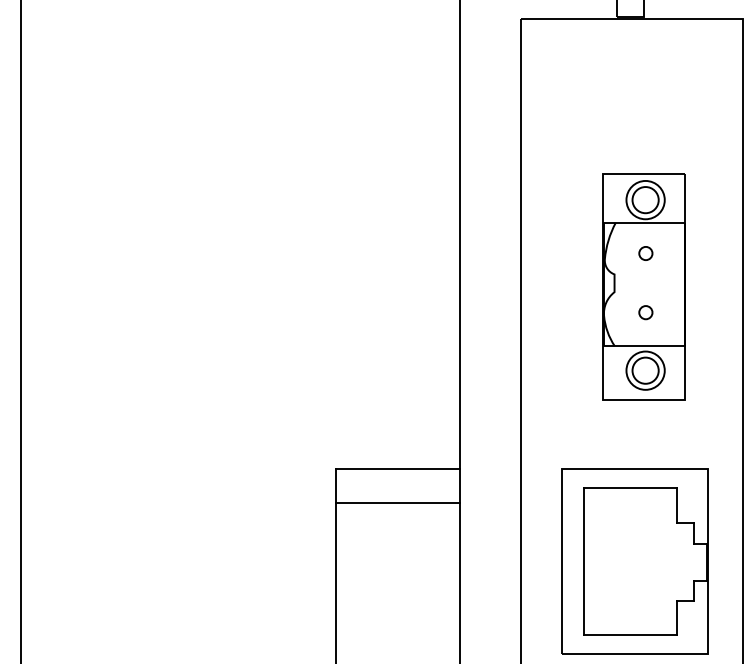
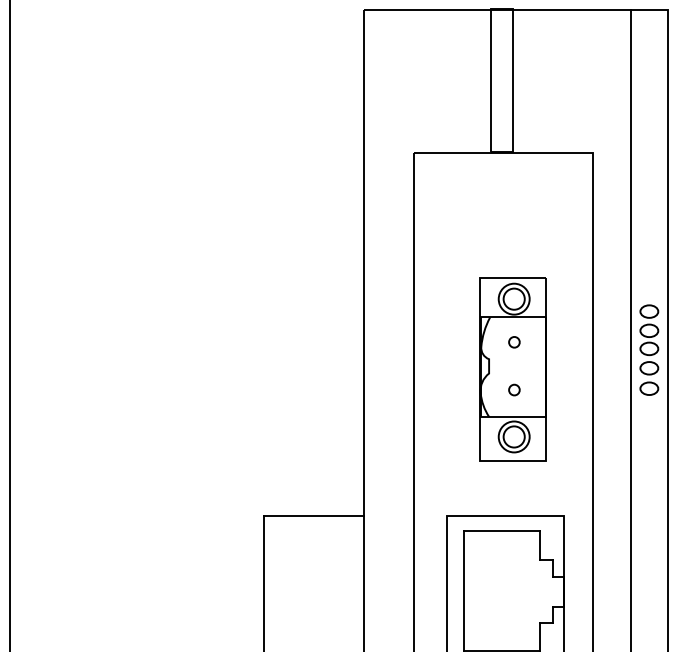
line: (397, 502) -> (313, 543), removed

